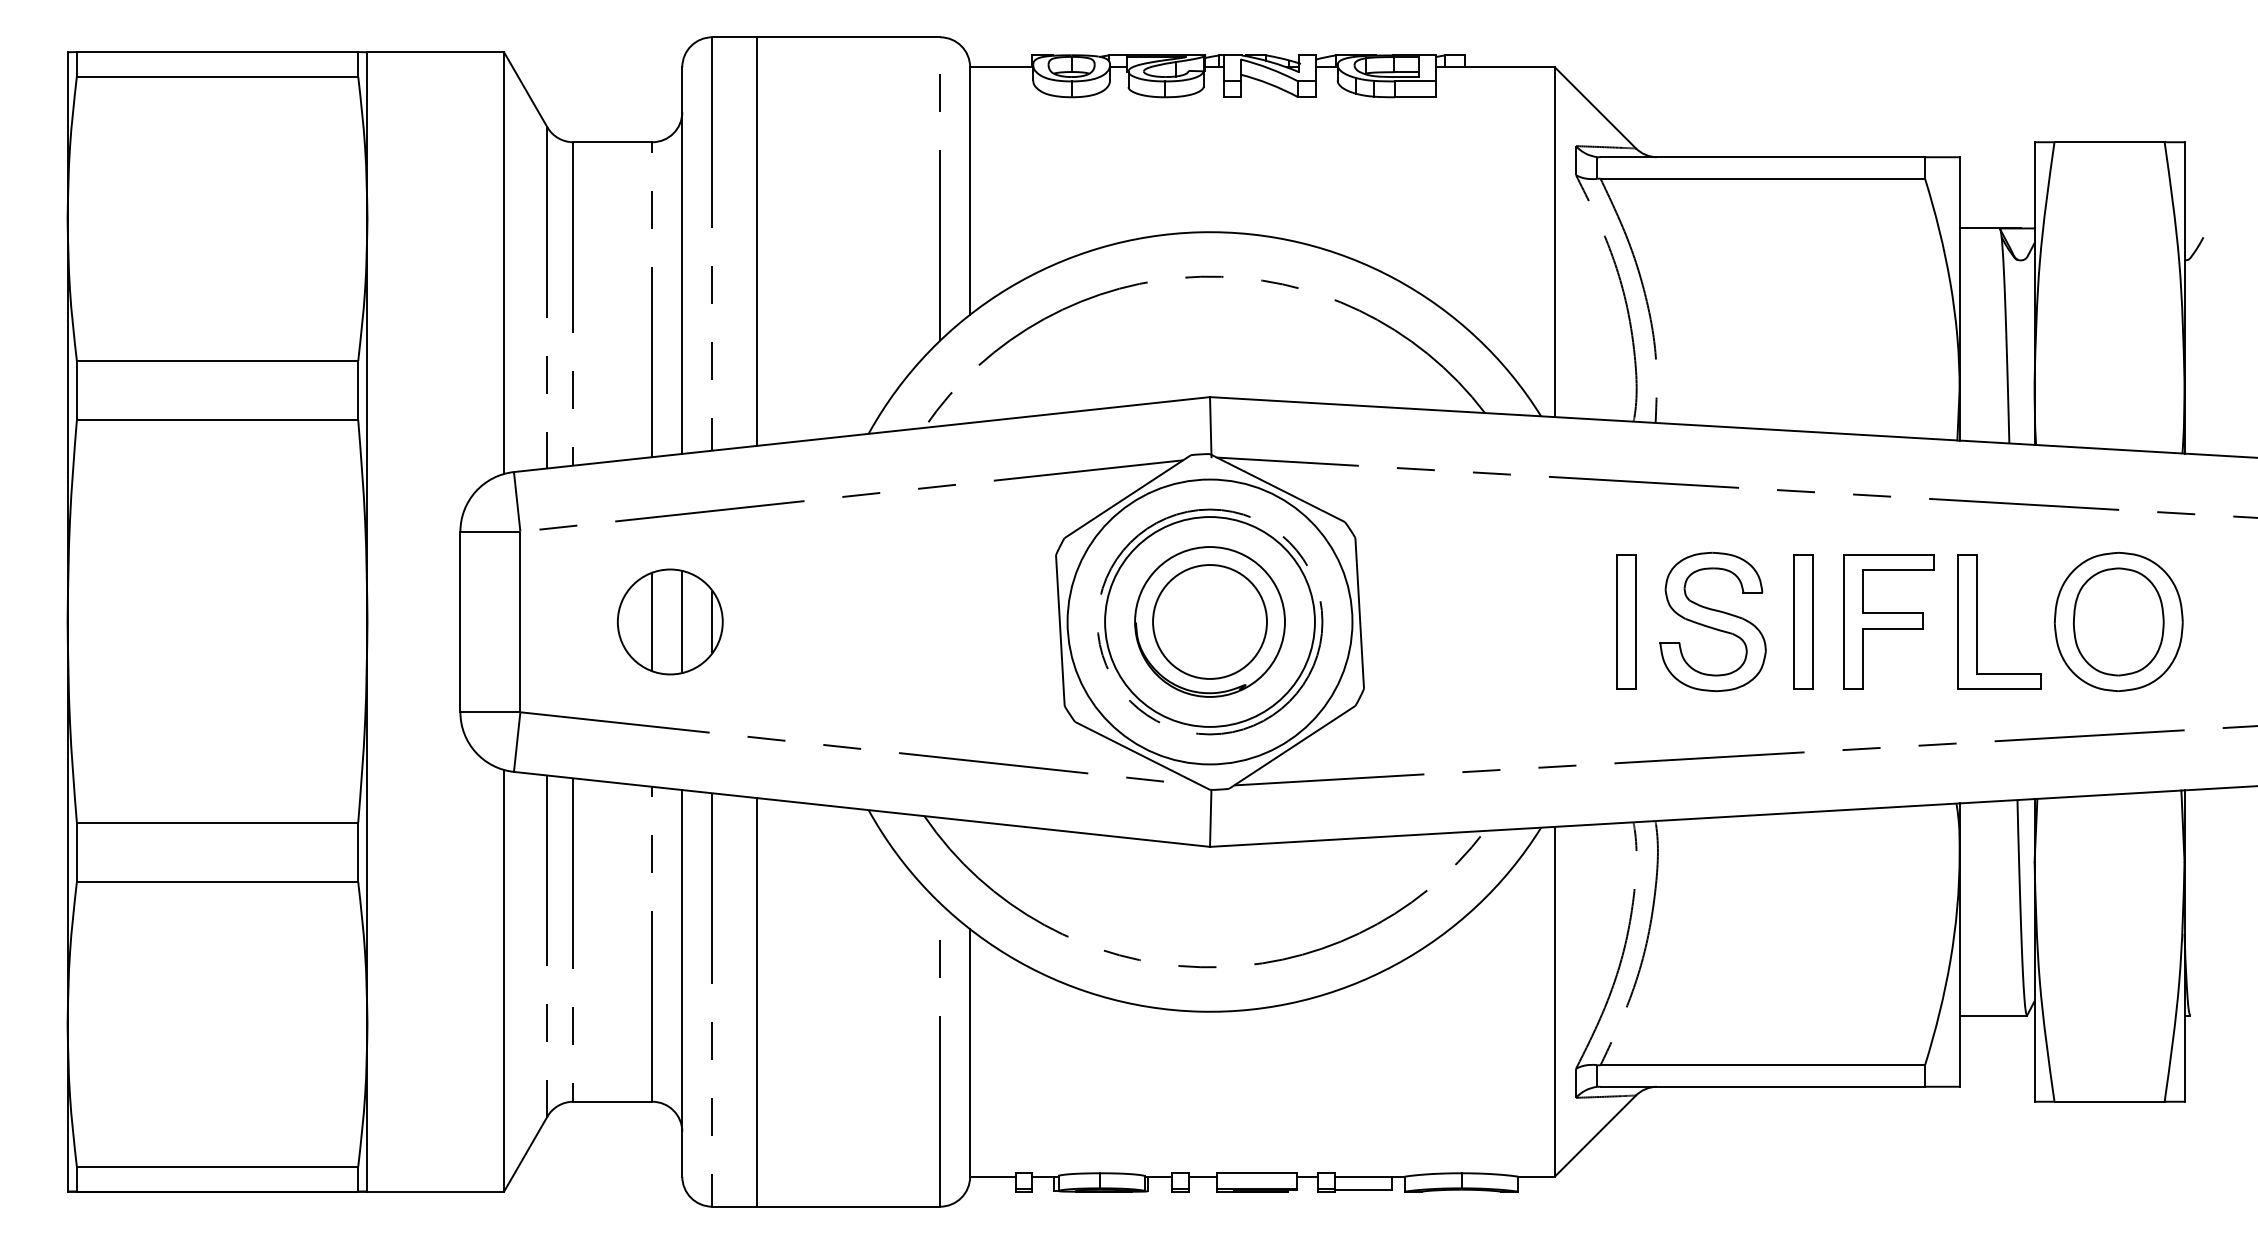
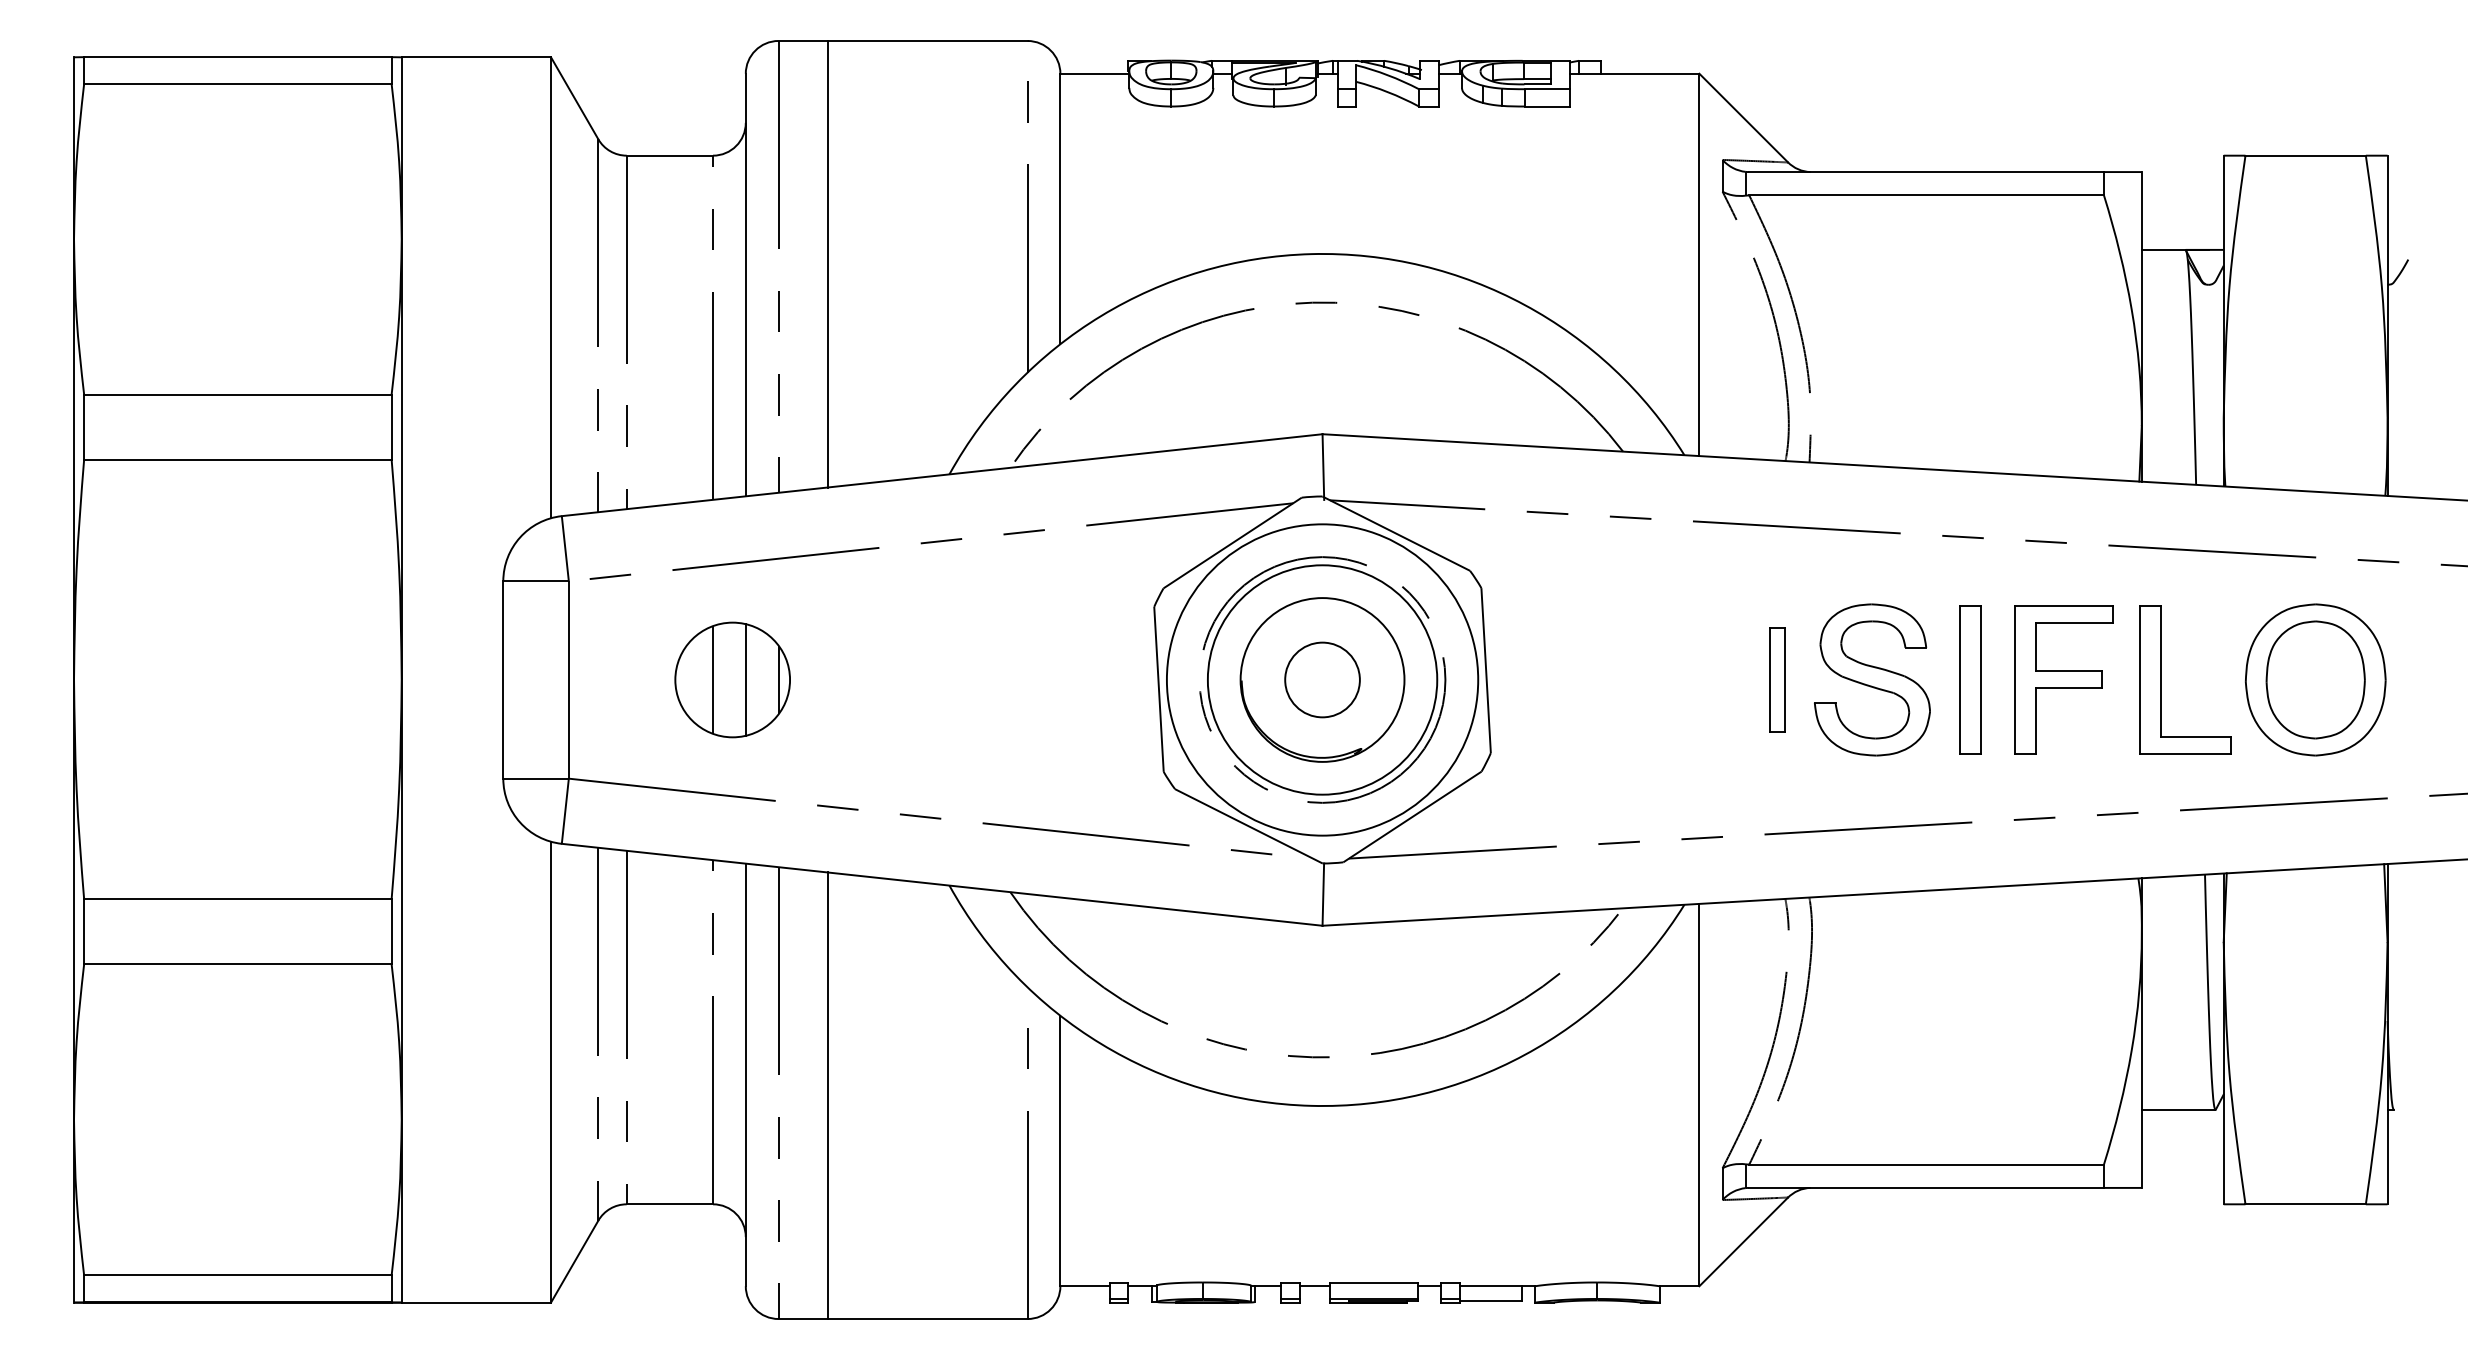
circle: (1209, 621) -> (1322, 679), size x0.6
part: (1626, 621) -> (1777, 679), size x0.7

